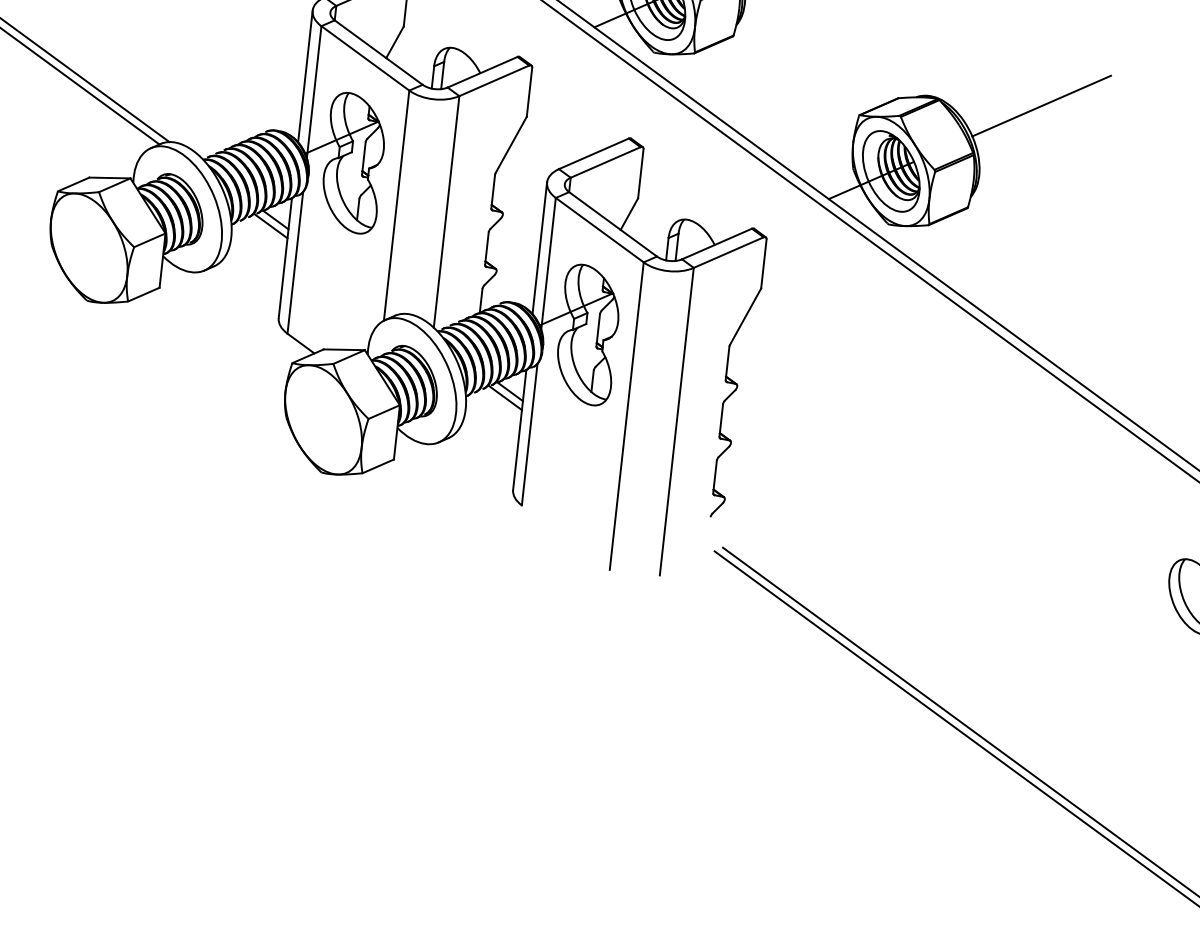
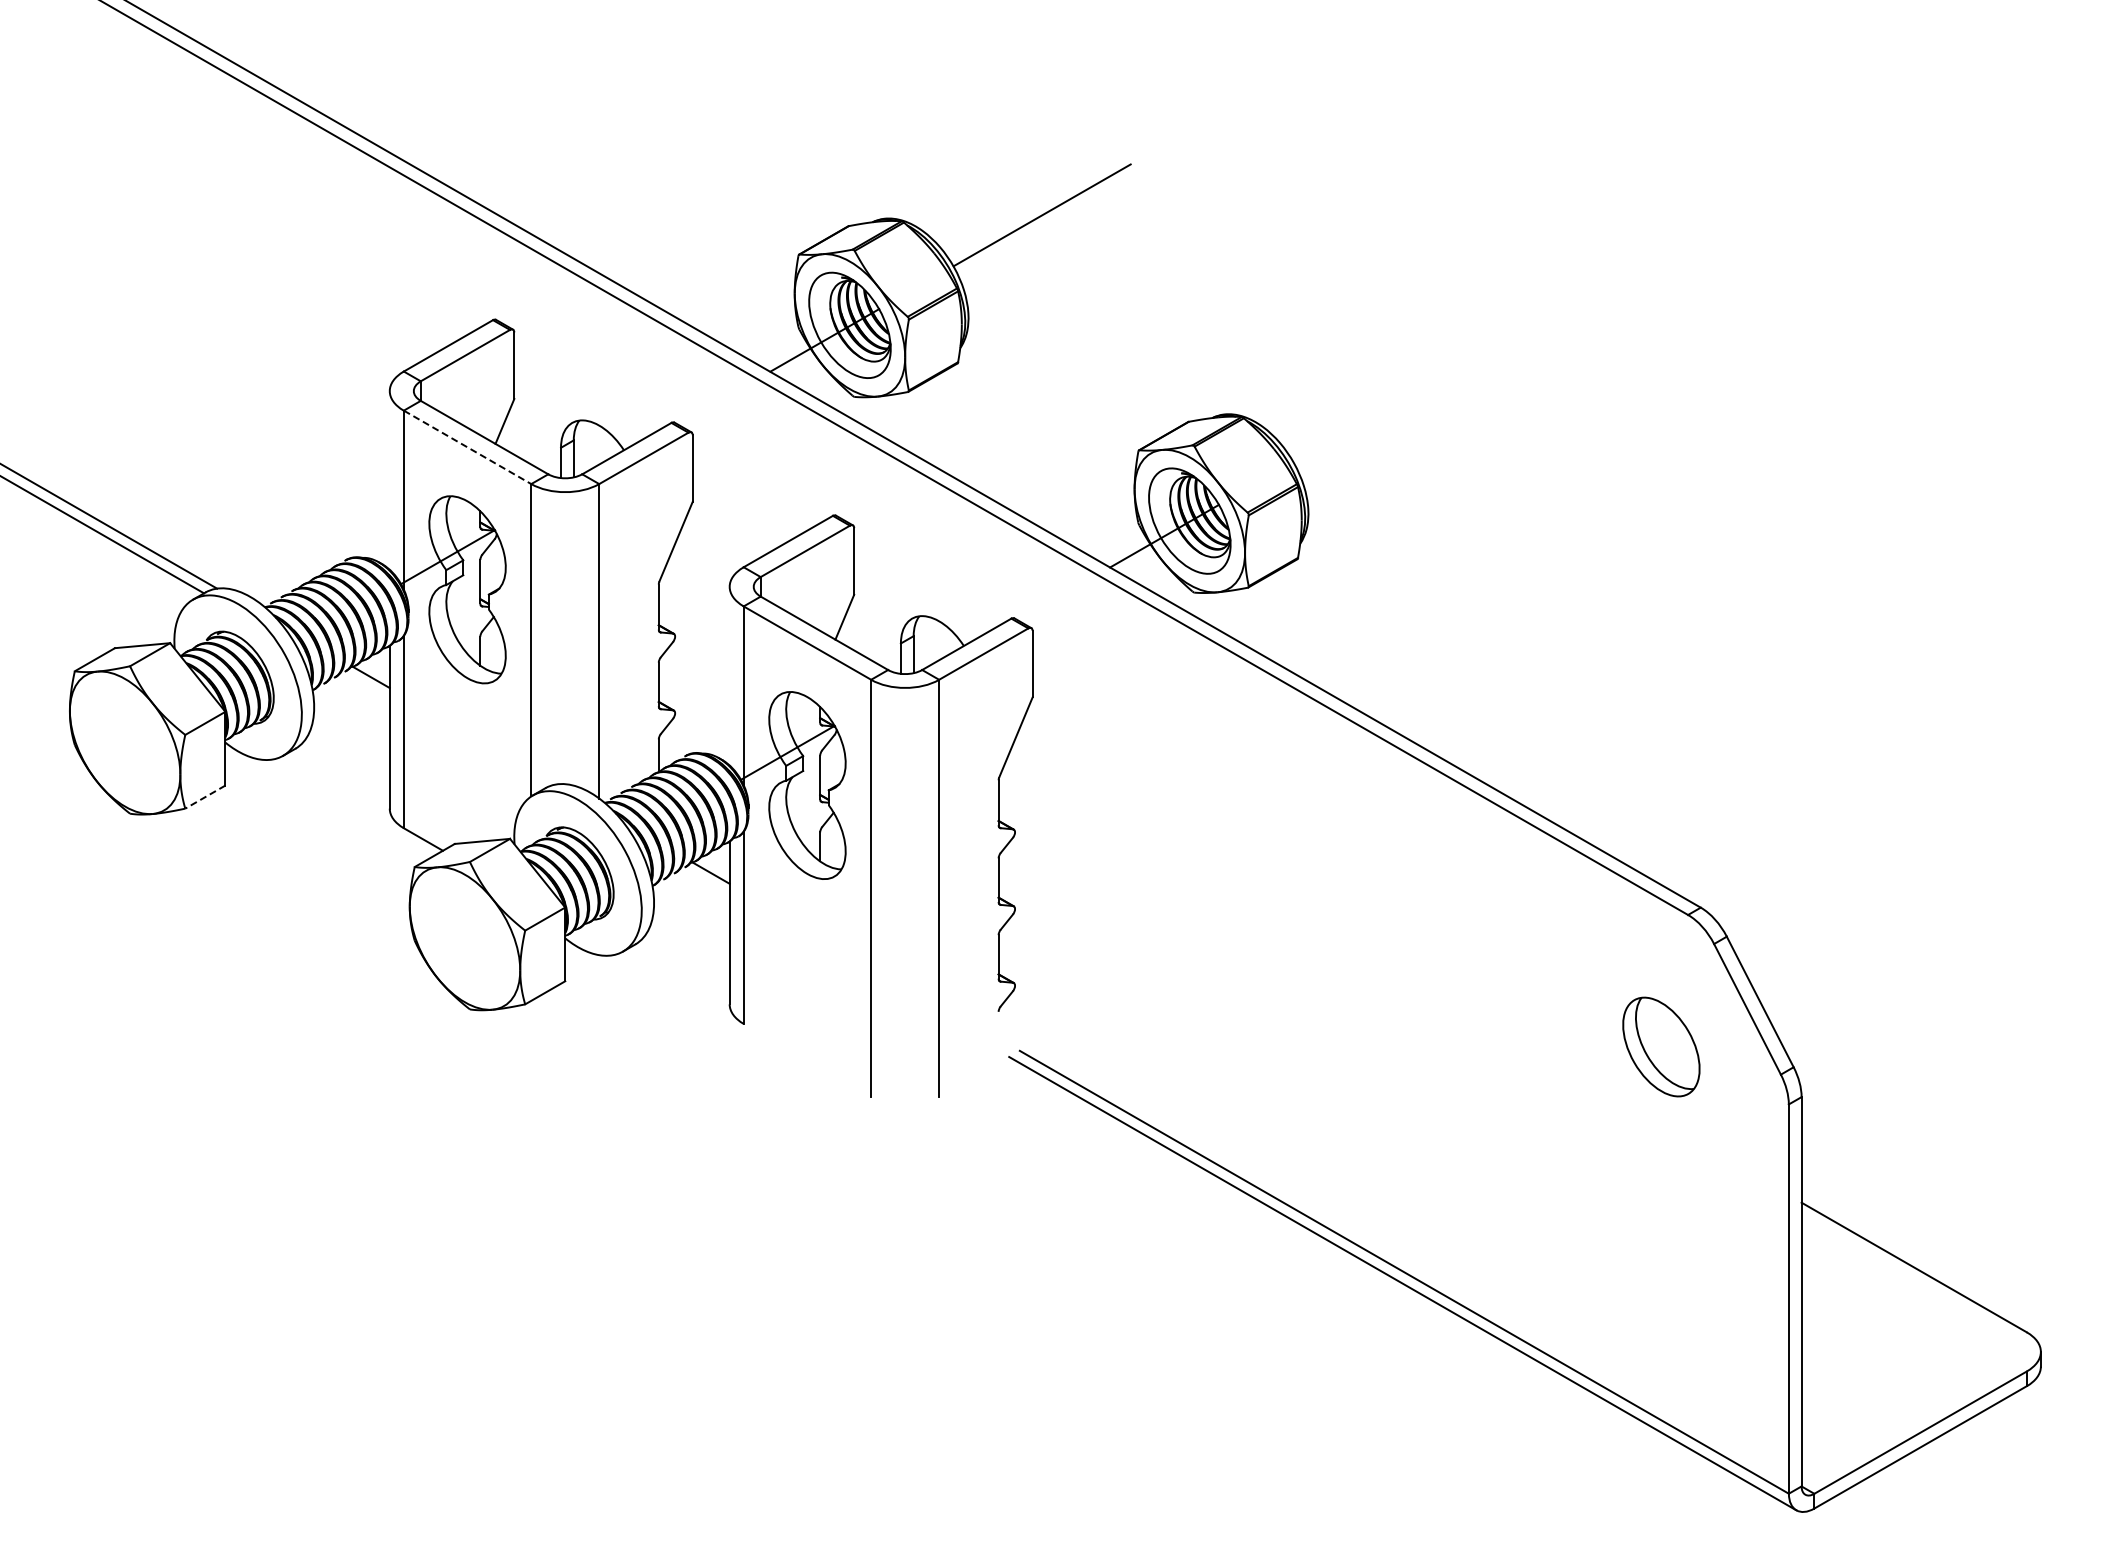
line: (365, 58) -> (467, 447), solid -> dashed
line: (305, 76) -> (389, 480), removed
line: (1041, 106) -> (1381, 411), removed
line: (270, 226) -> (365, 686), removed
line: (539, 247) -> (729, 675), removed
line: (143, 294) -> (204, 797), solid -> dashed
line: (505, 398) -> (705, 882), removed

